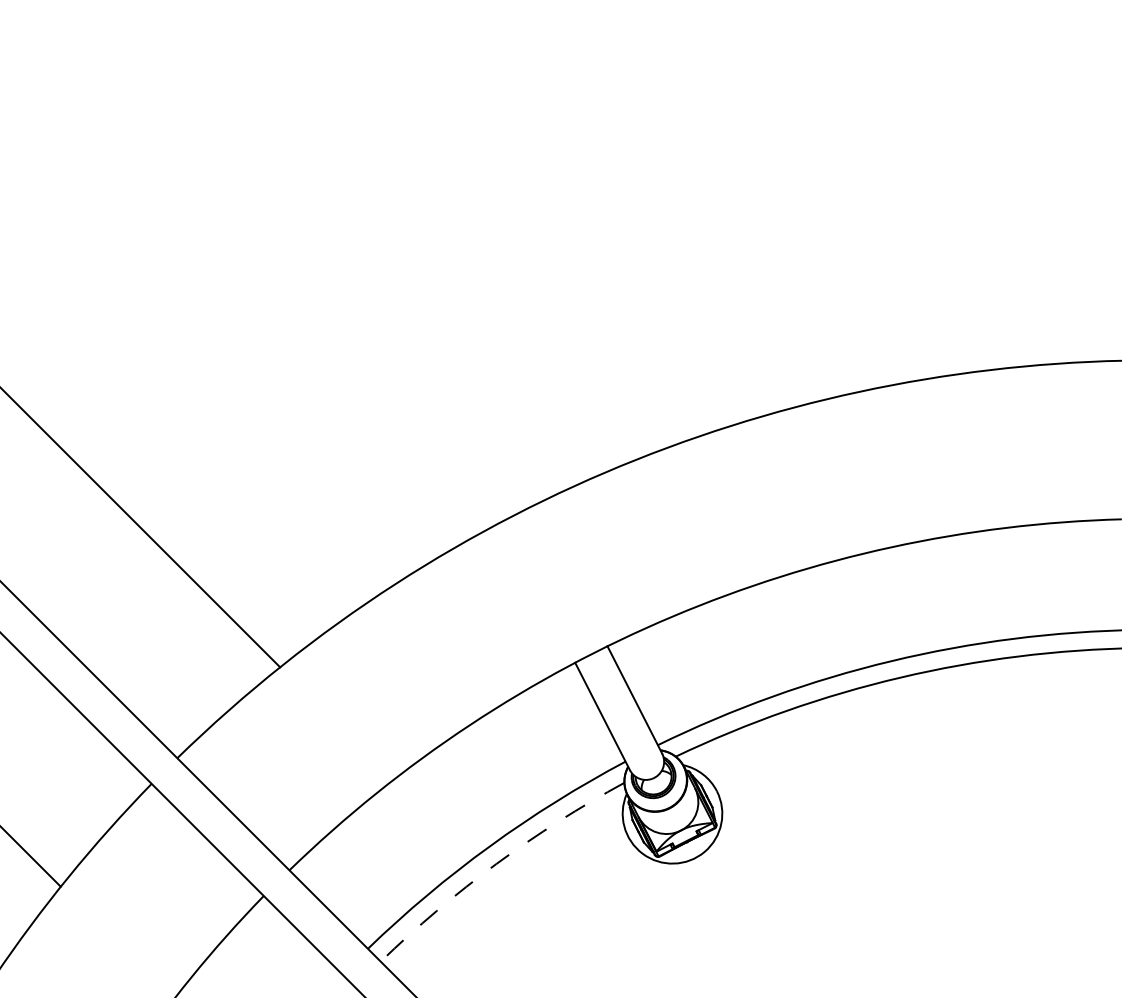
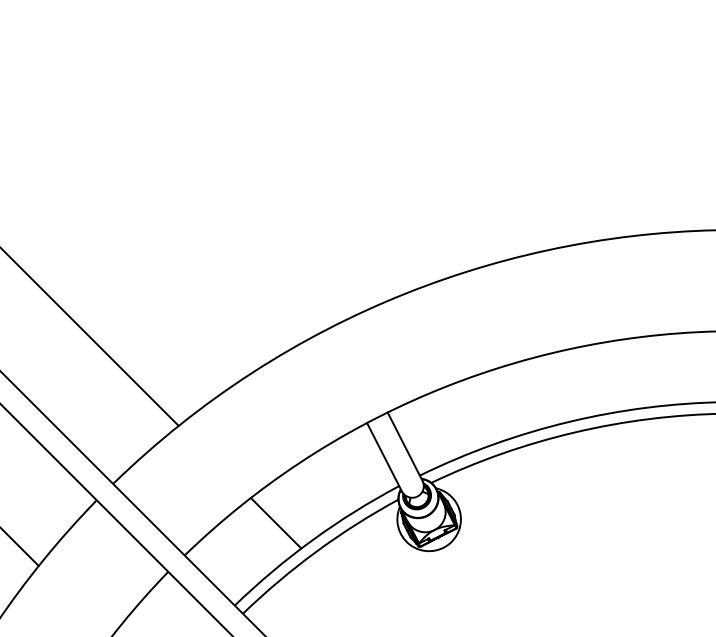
line: (431, 818) -> (275, 522), added
arc: (495, 864) -> (316, 551), dashed -> solid

